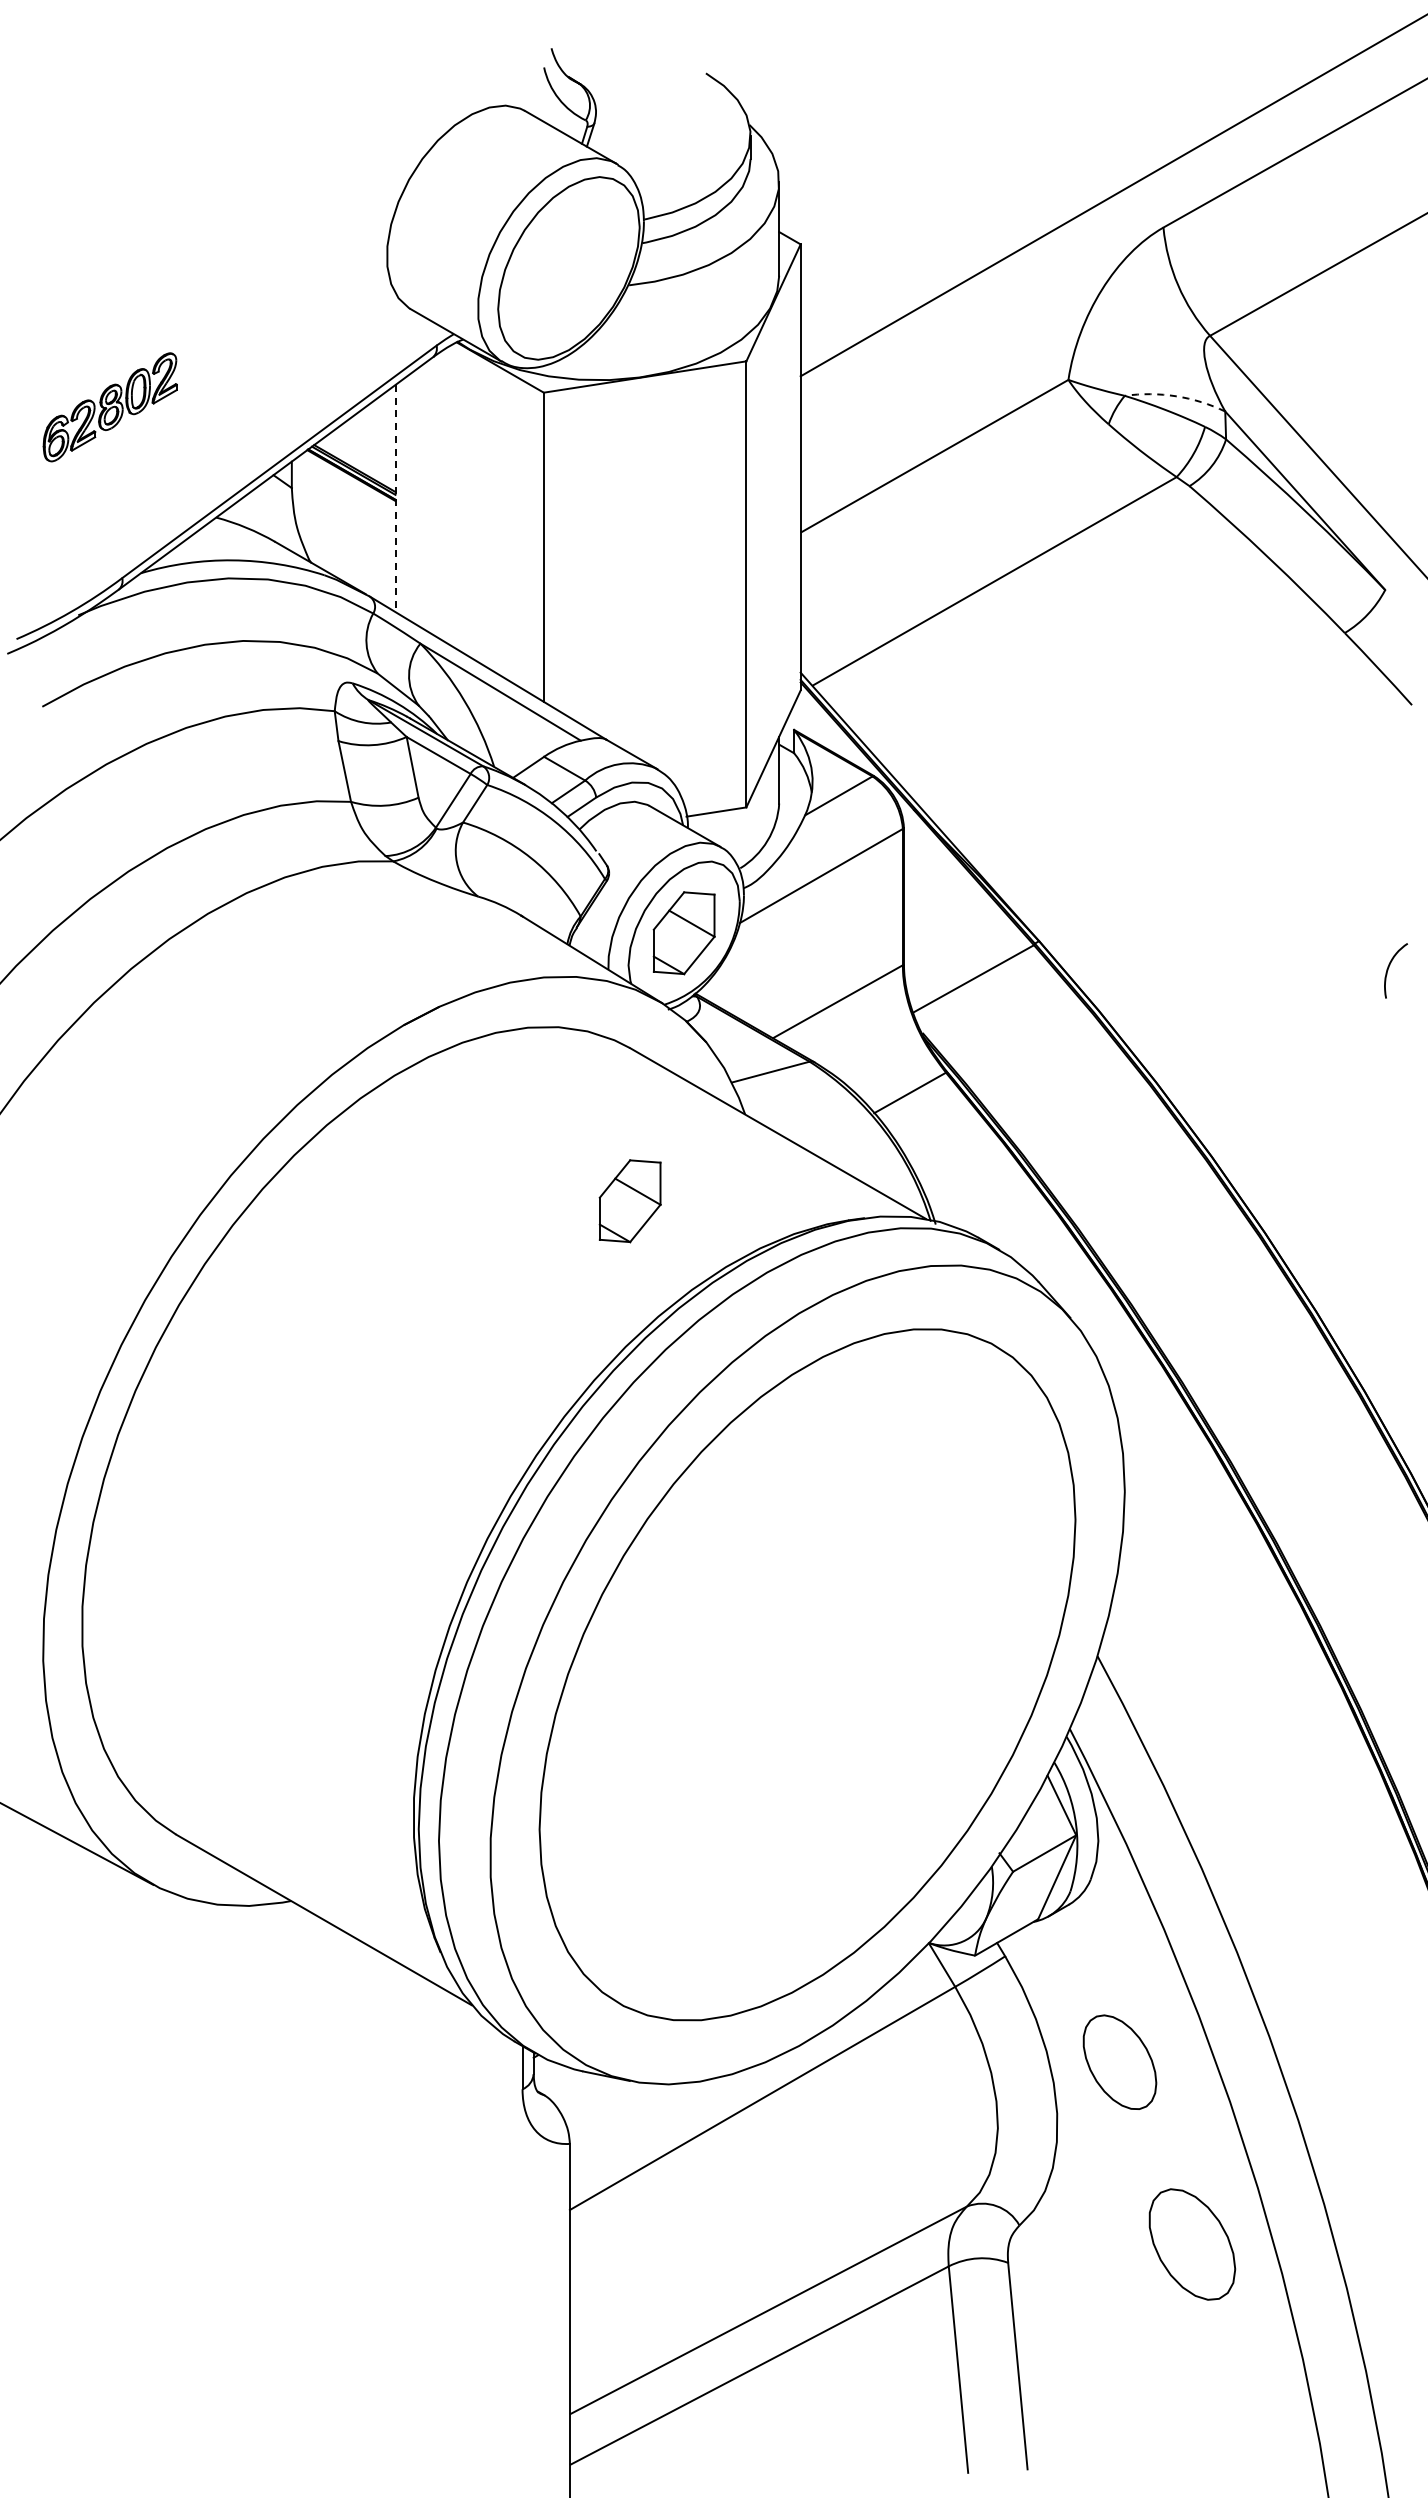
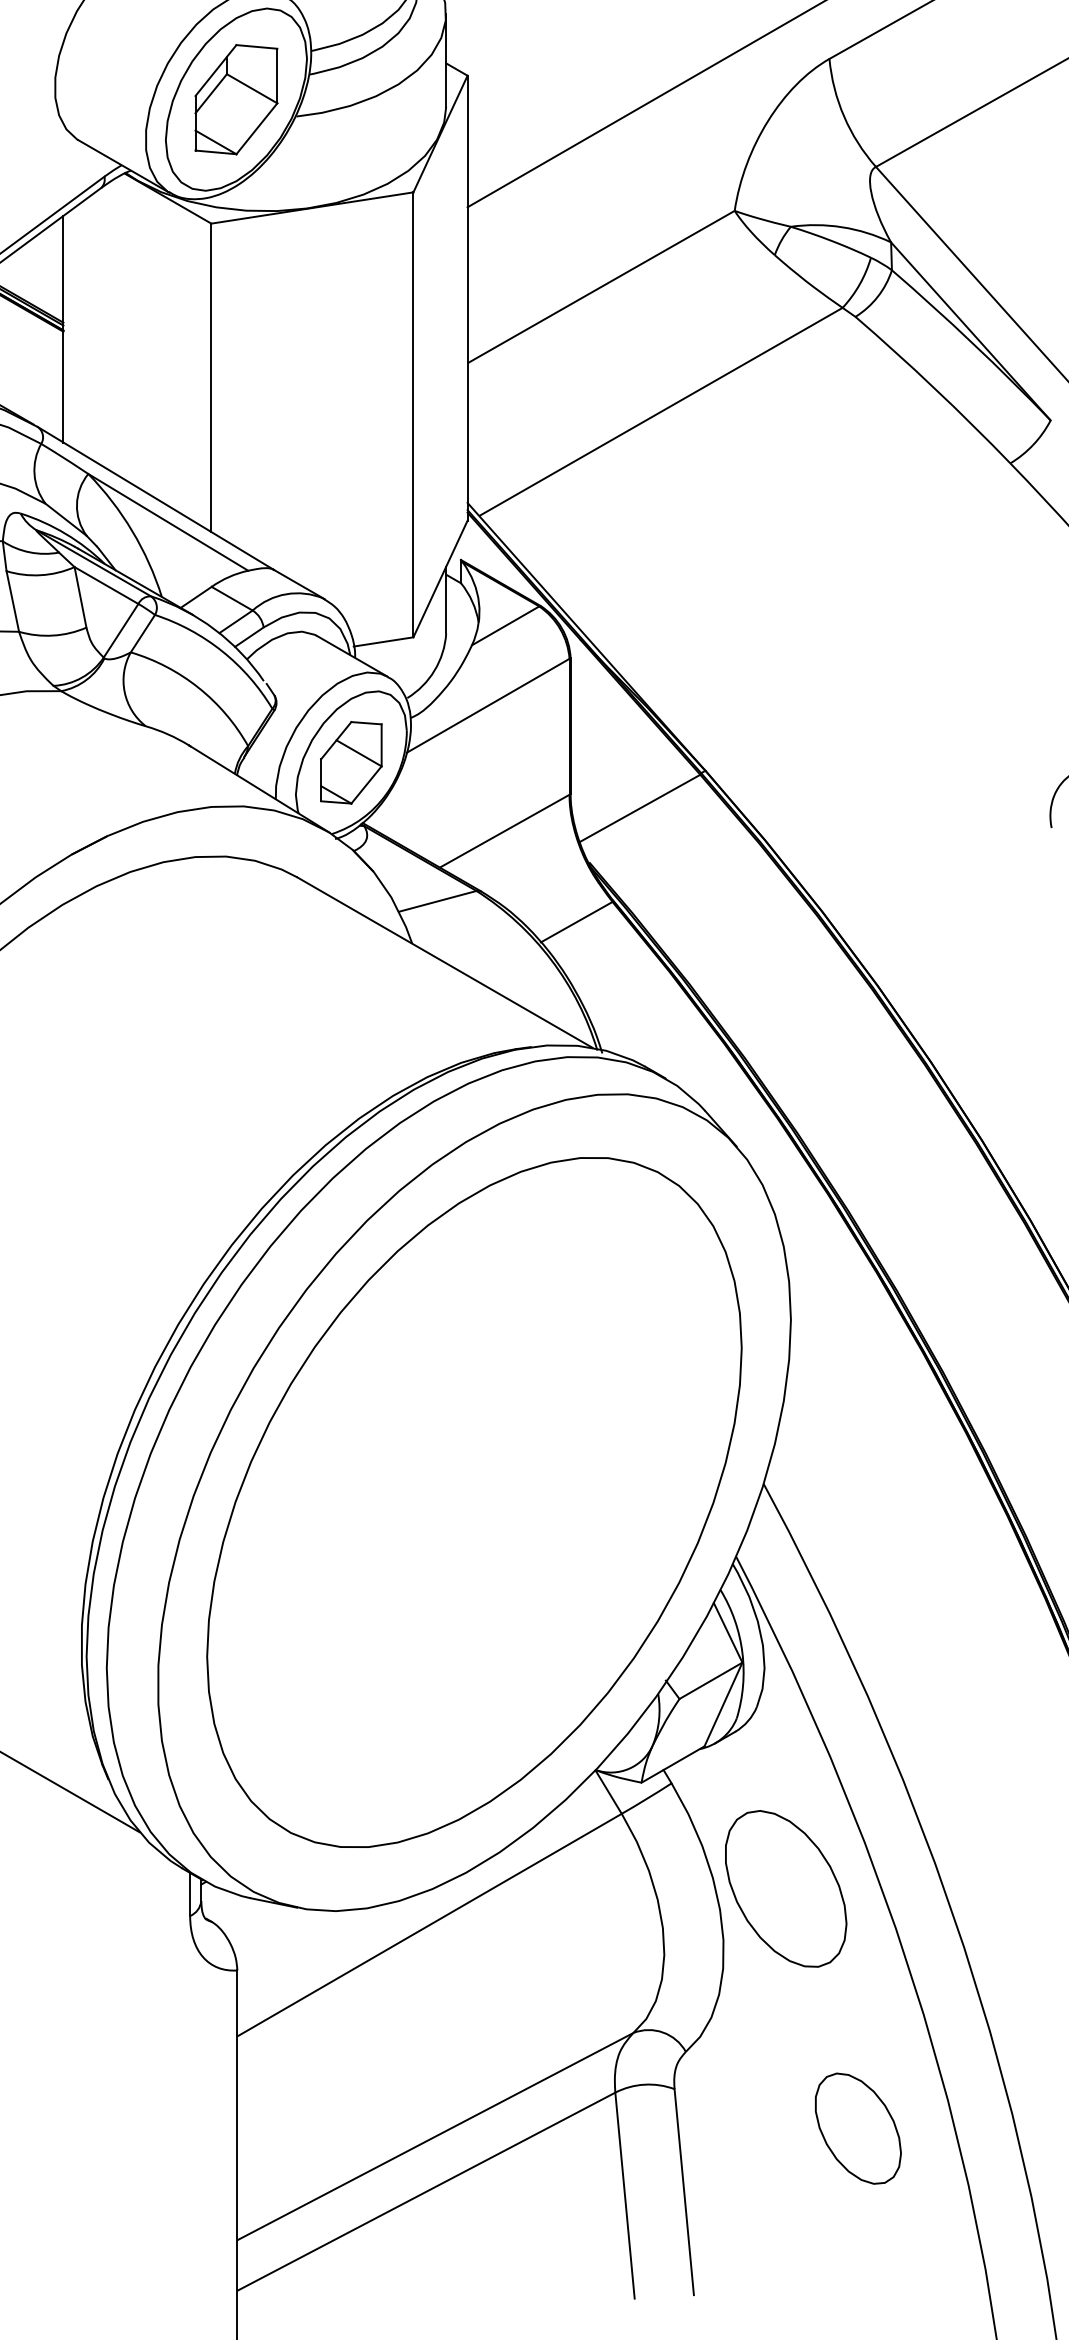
part: (568, 268) -> (235, 99), added
arc: (1176, 396) -> (842, 227), dashed -> solid
line: (395, 498) -> (63, 329), dashed -> solid
part: (629, 1201) -> (296, 1030), removed
part: (1119, 2062) -> (785, 1889), size x1.67
part: (1192, 2244) -> (858, 2128), moved

